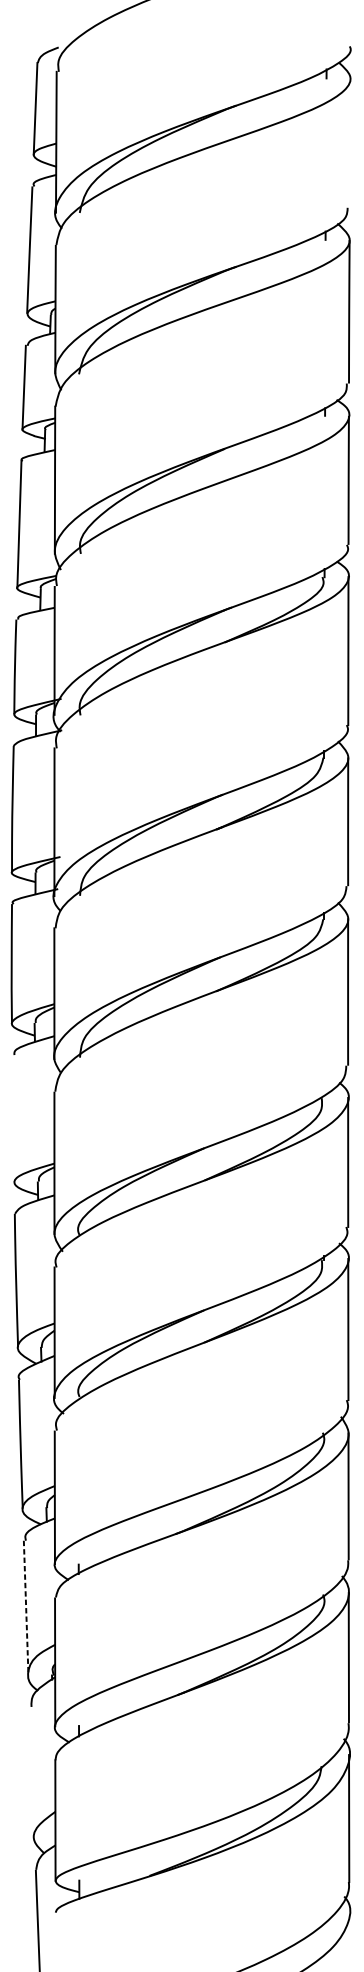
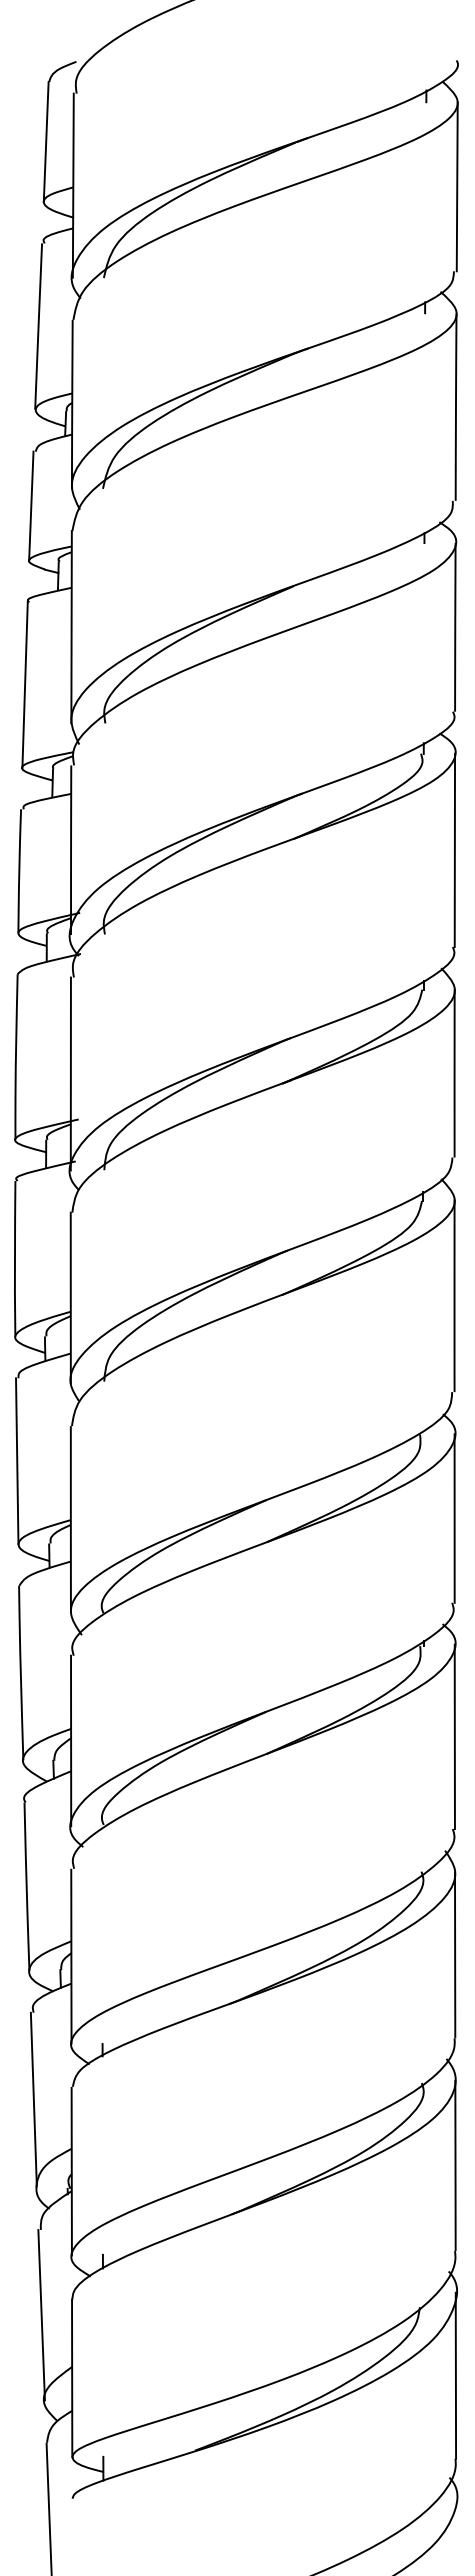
line: (349, 142) -> (456, 186), added
line: (13, 1118) -> (17, 1461), added
line: (25, 1607) -> (33, 2099), dashed -> solid
line: (31, 1772) -> (41, 2315), added

